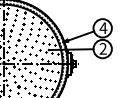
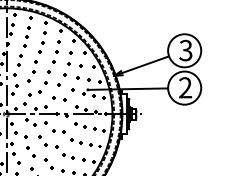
text: (103, 28) -> (186, 51), 4 -> 3

